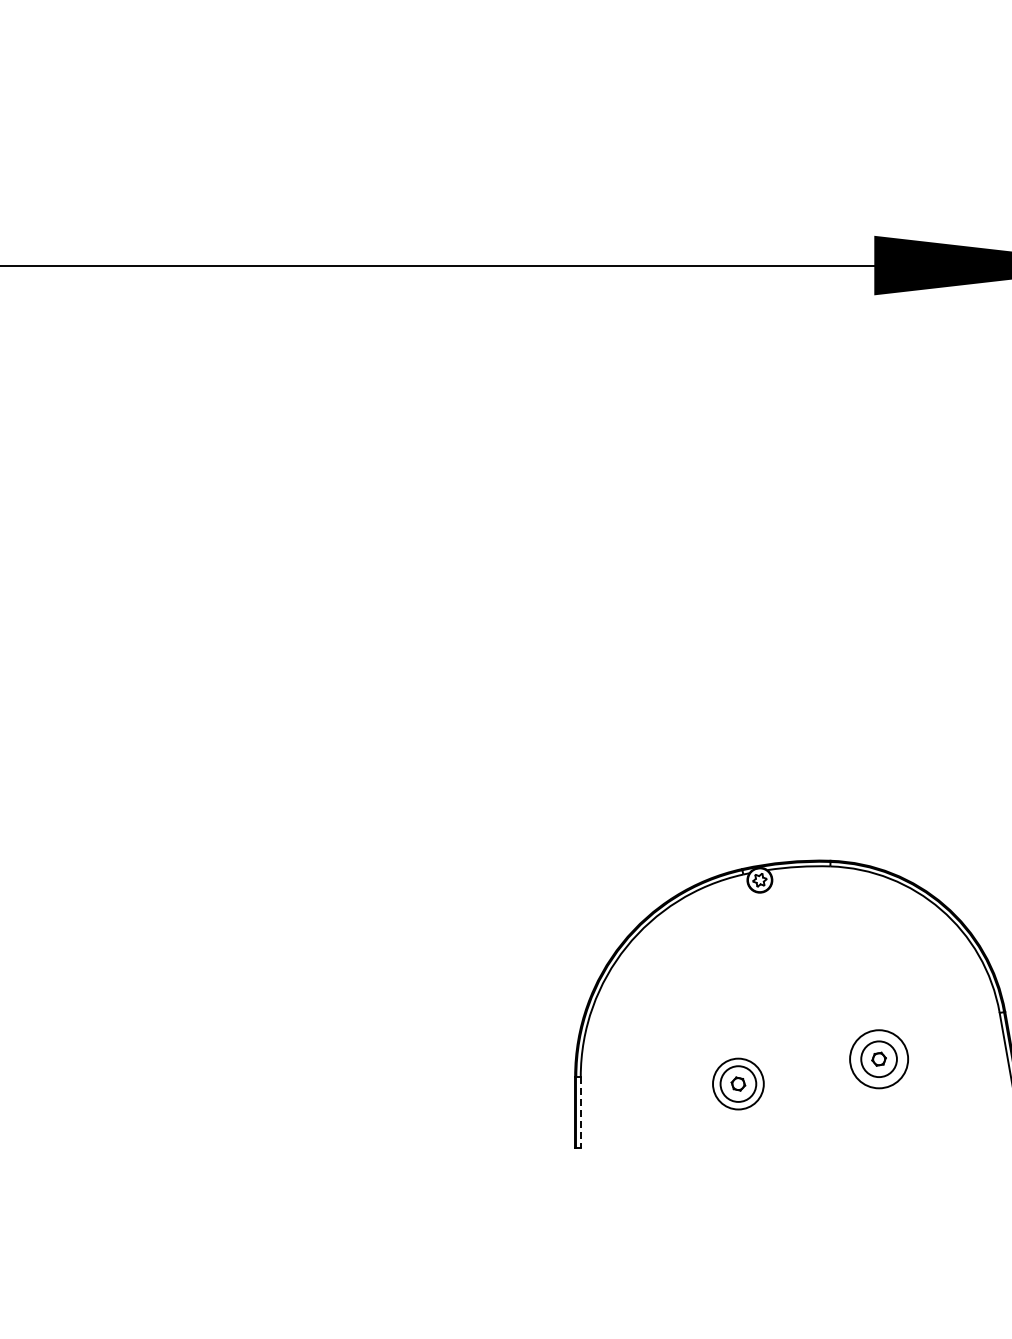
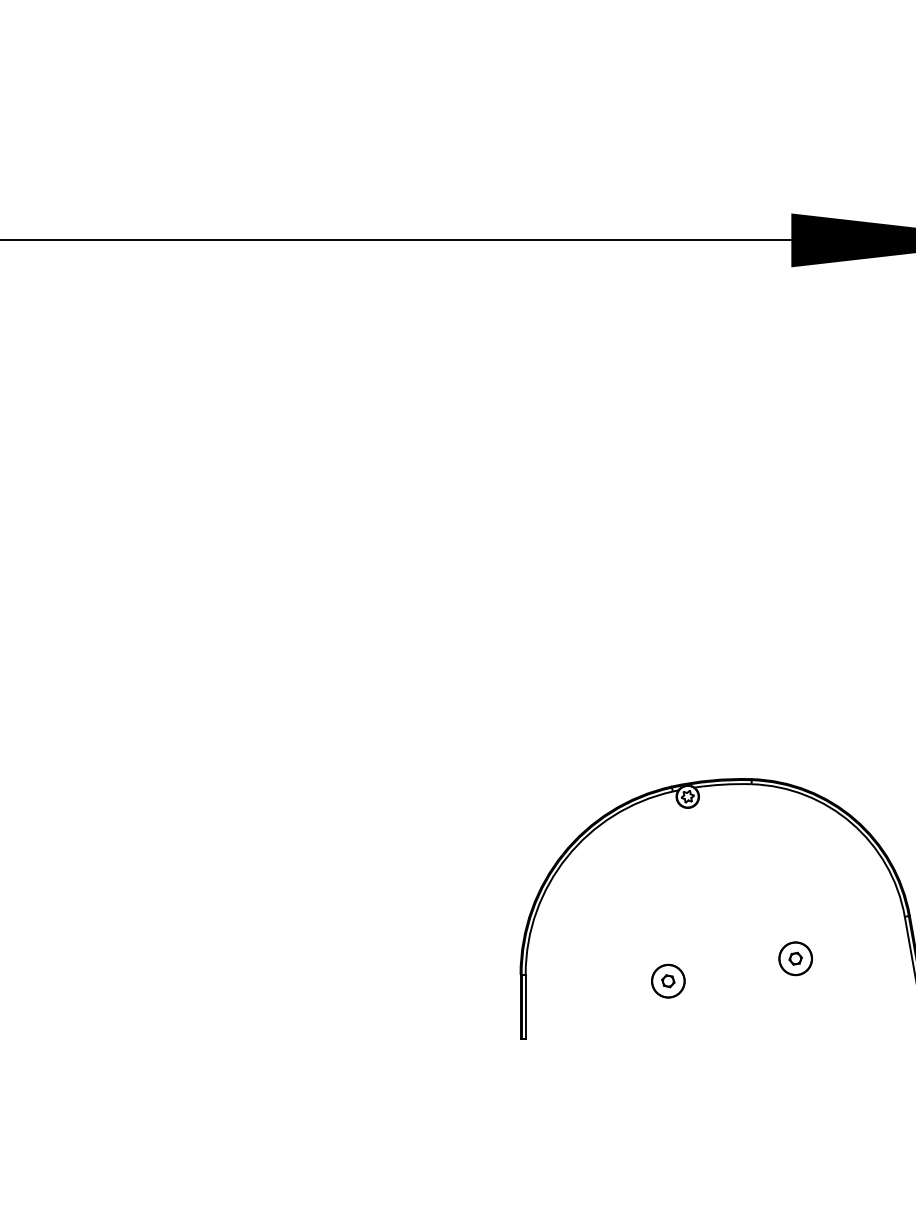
circle: (878, 1059) -> (795, 958), size x0.62
circle: (738, 1083) -> (668, 980), size x0.71
line: (580, 1112) -> (525, 1006), dashed -> solid

